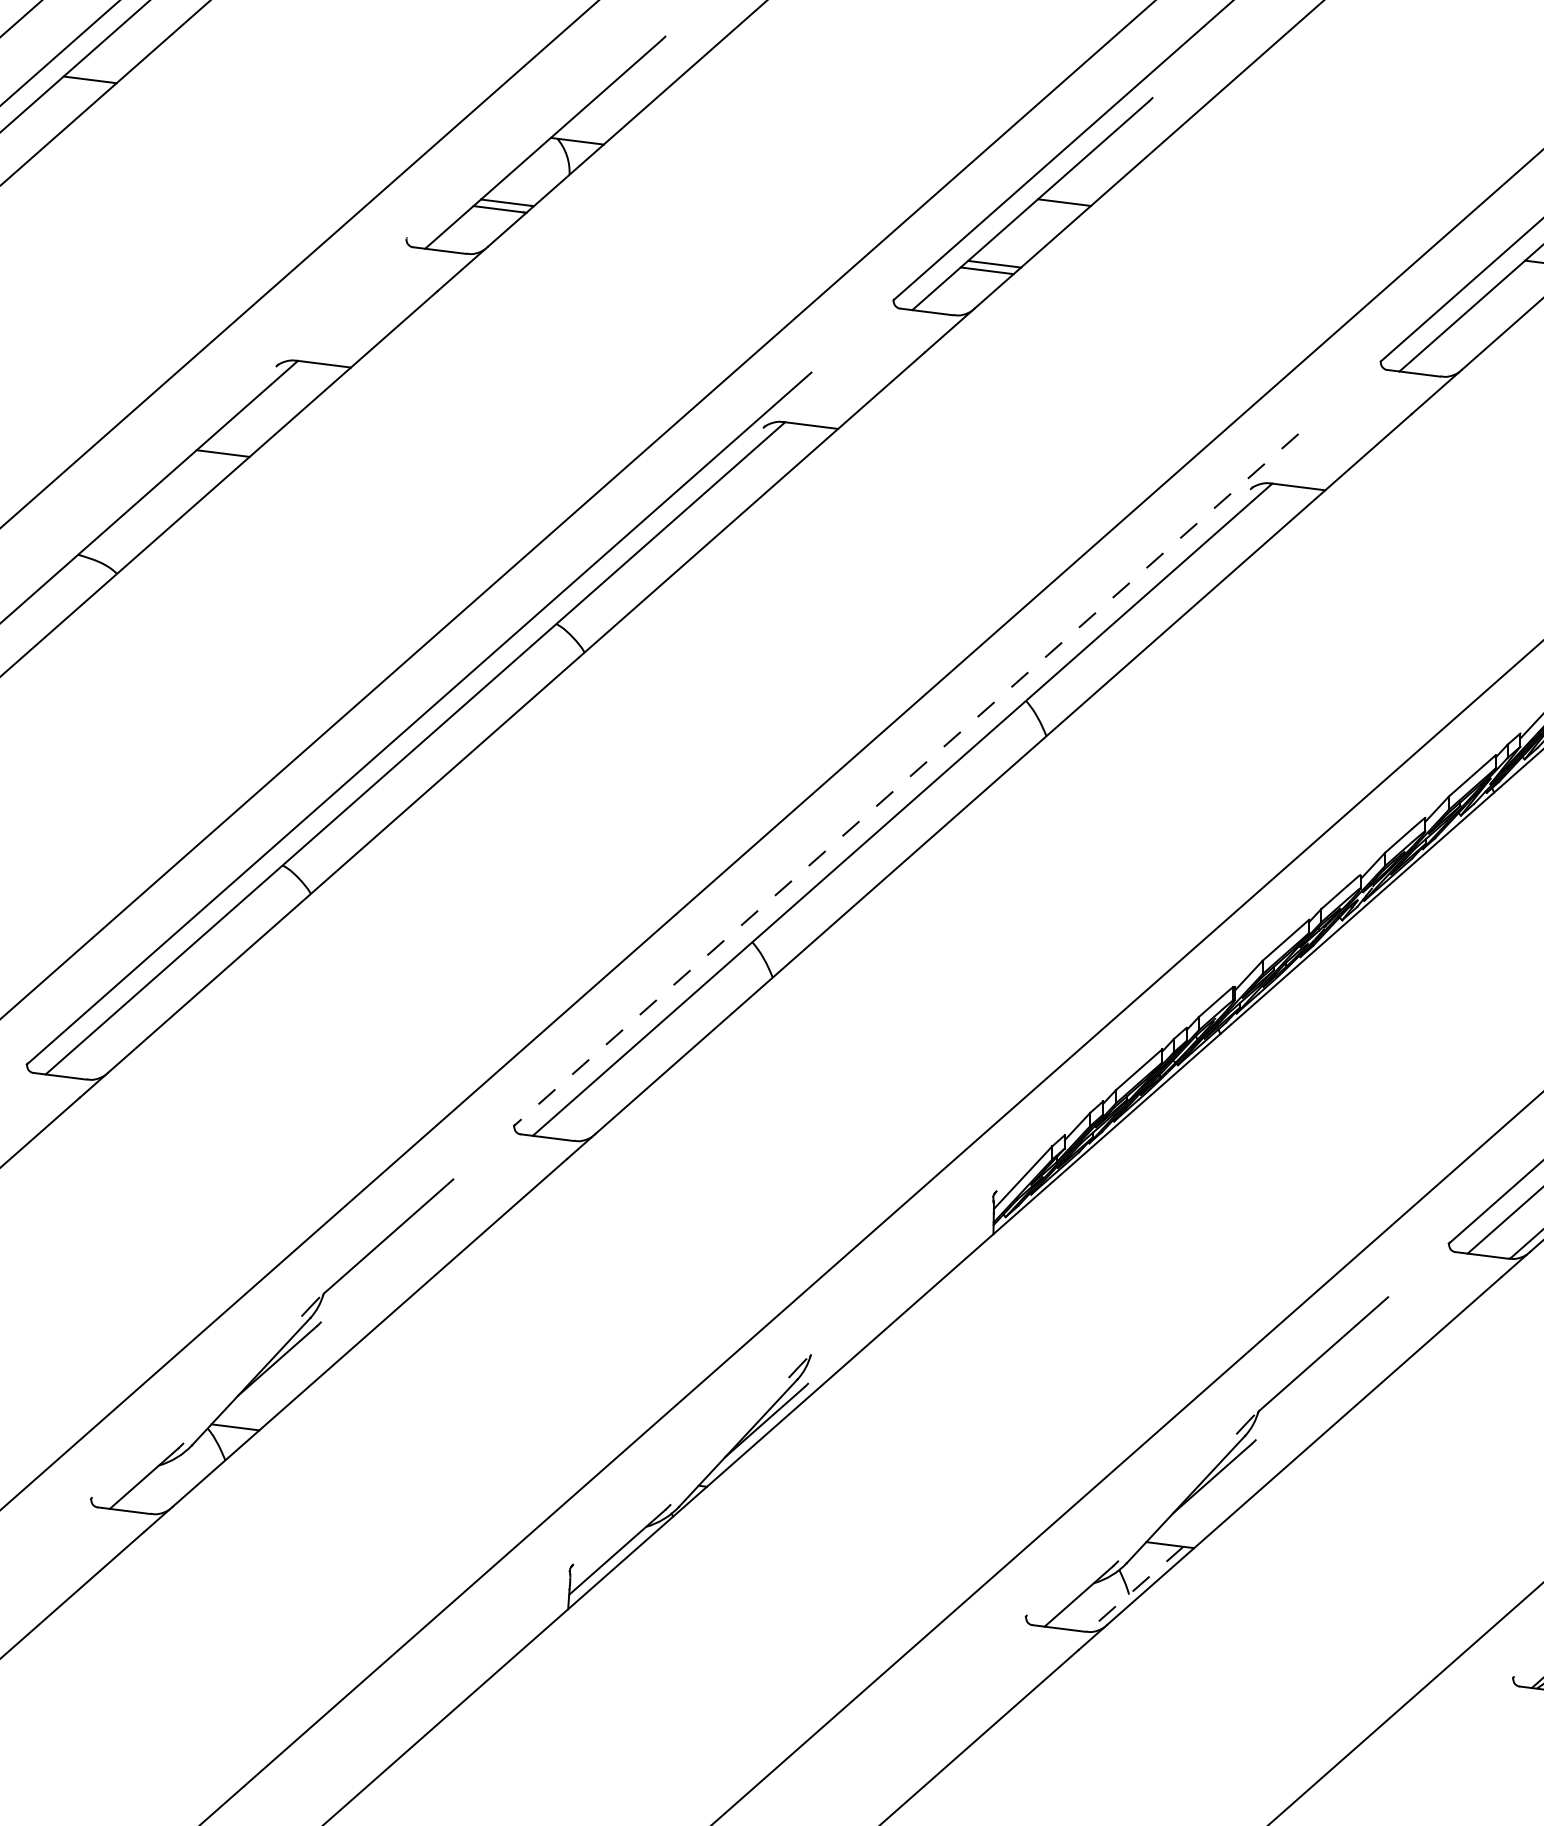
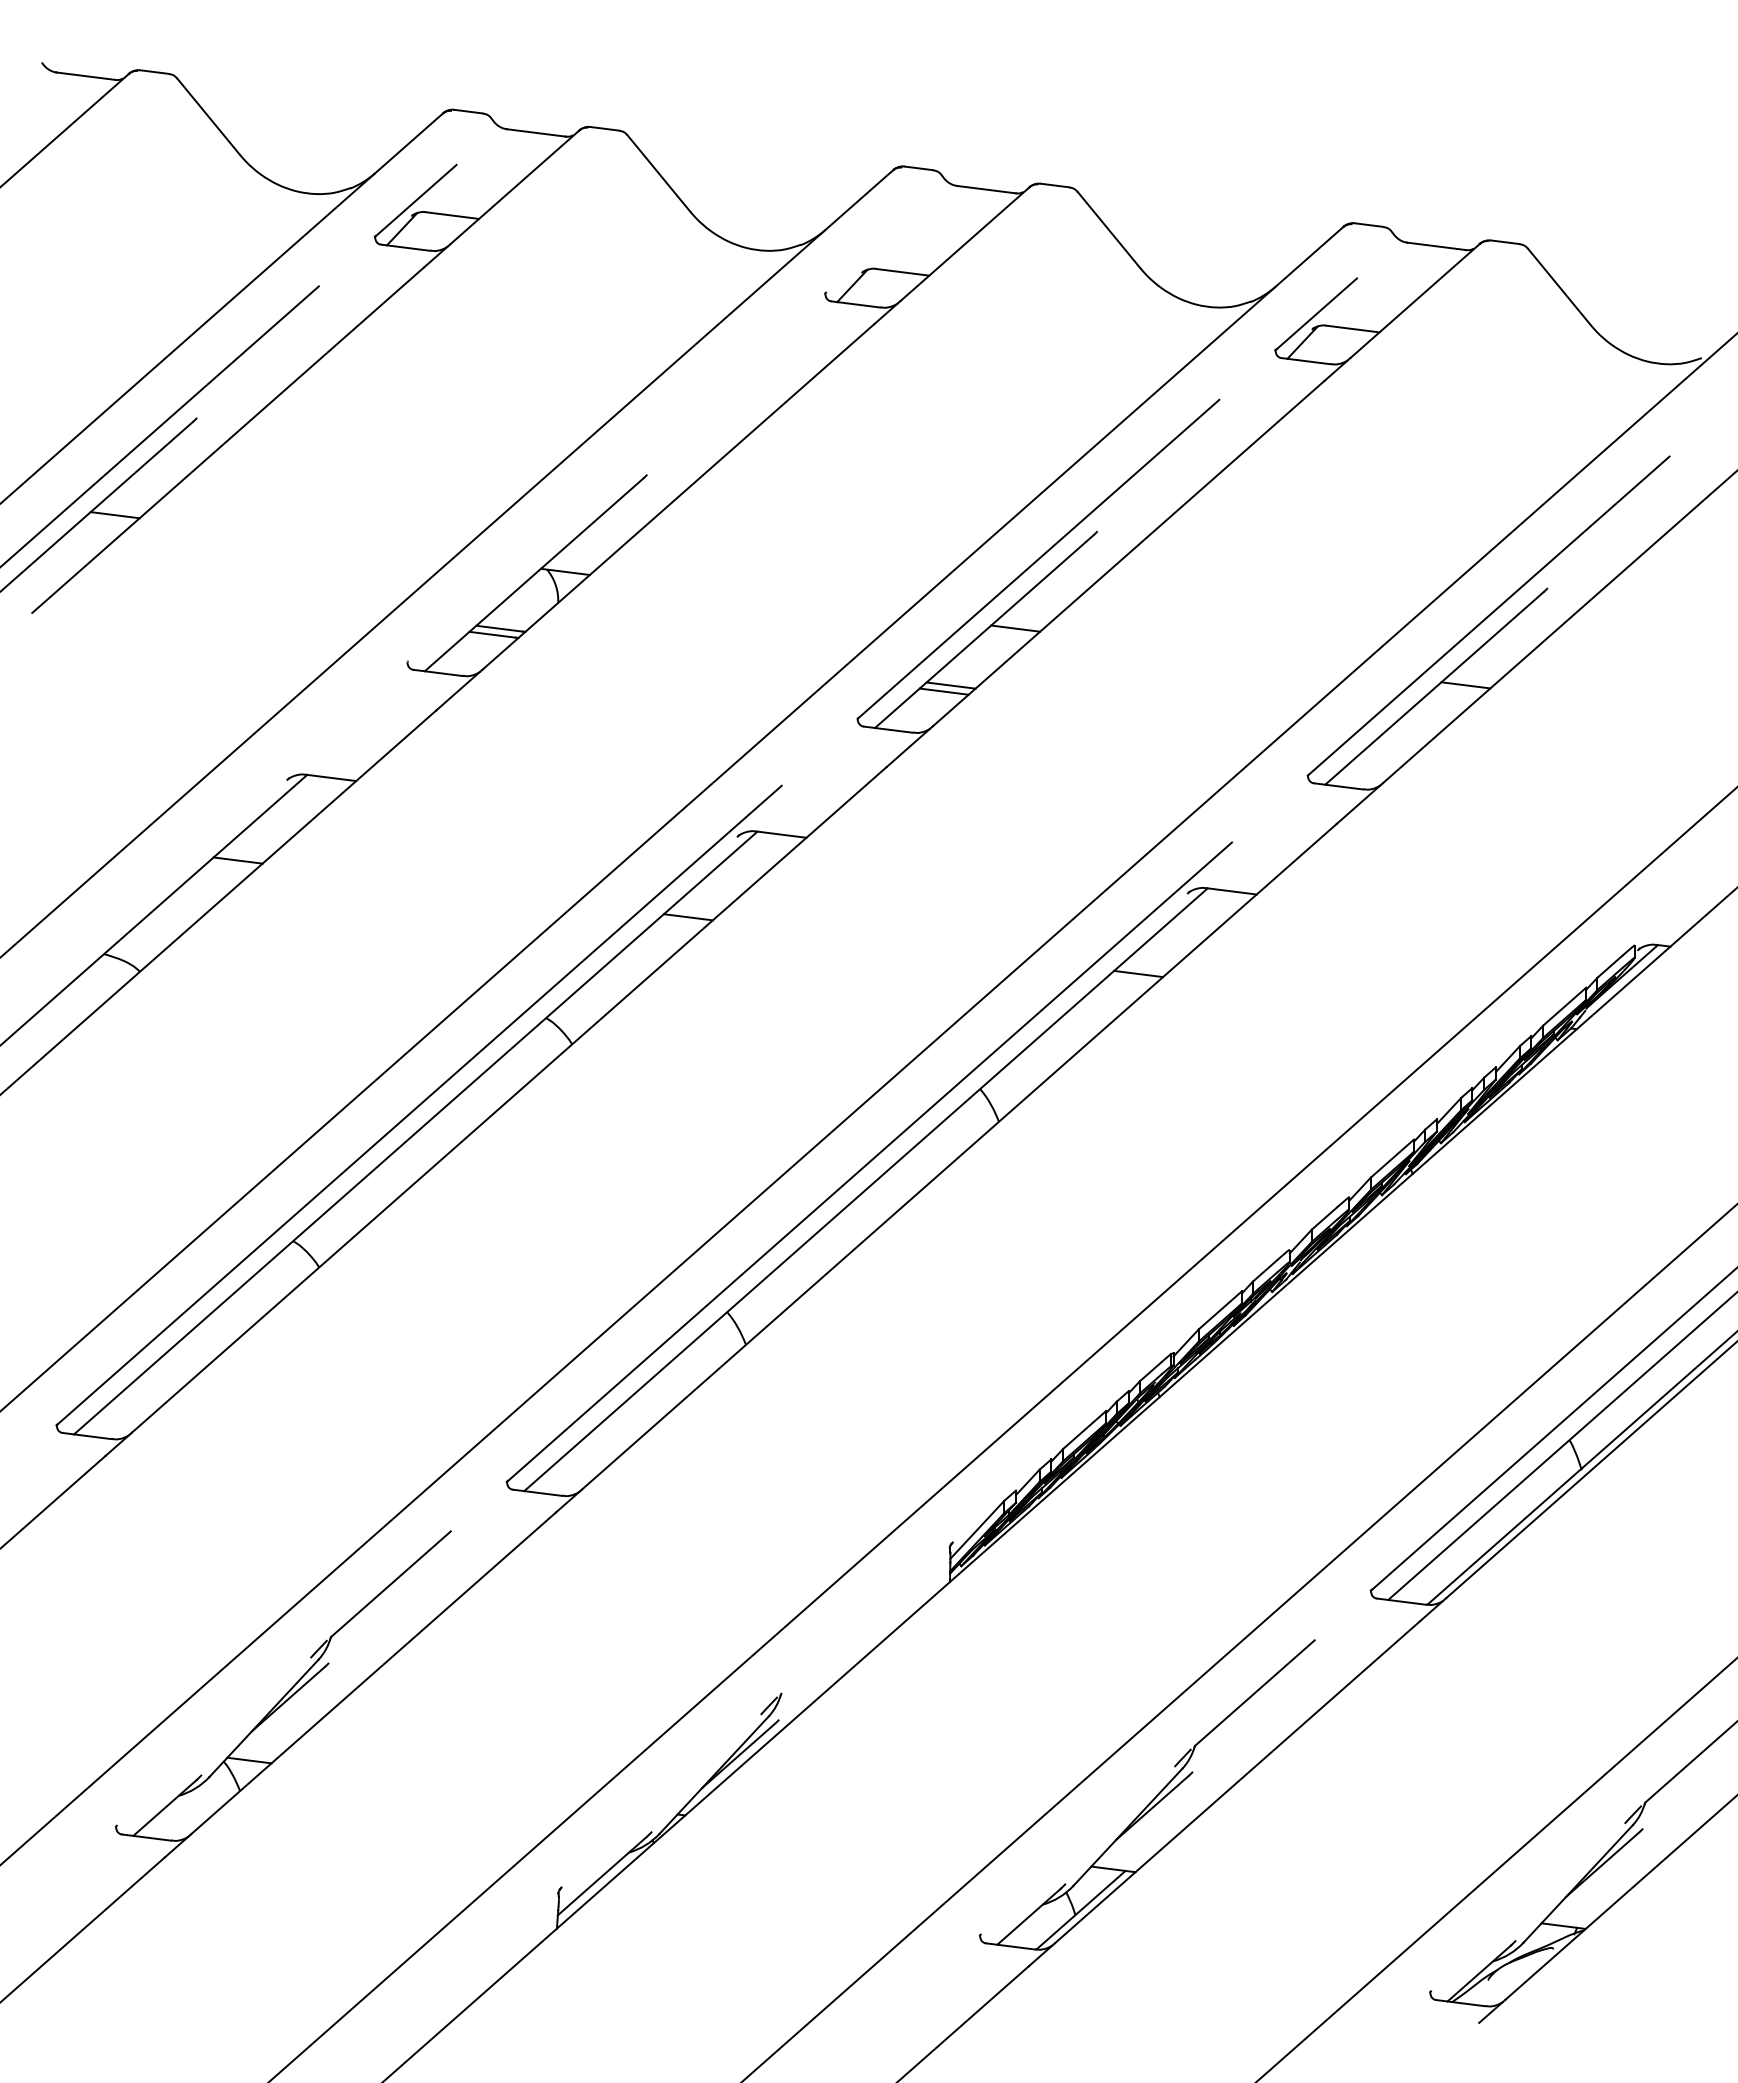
line: (709, 515) -> (687, 917), added
line: (1197, 575) -> (1138, 973), added
line: (906, 780) -> (869, 1162), dashed -> solid
line: (1134, 1589) -> (1080, 1910), dashed -> solid

